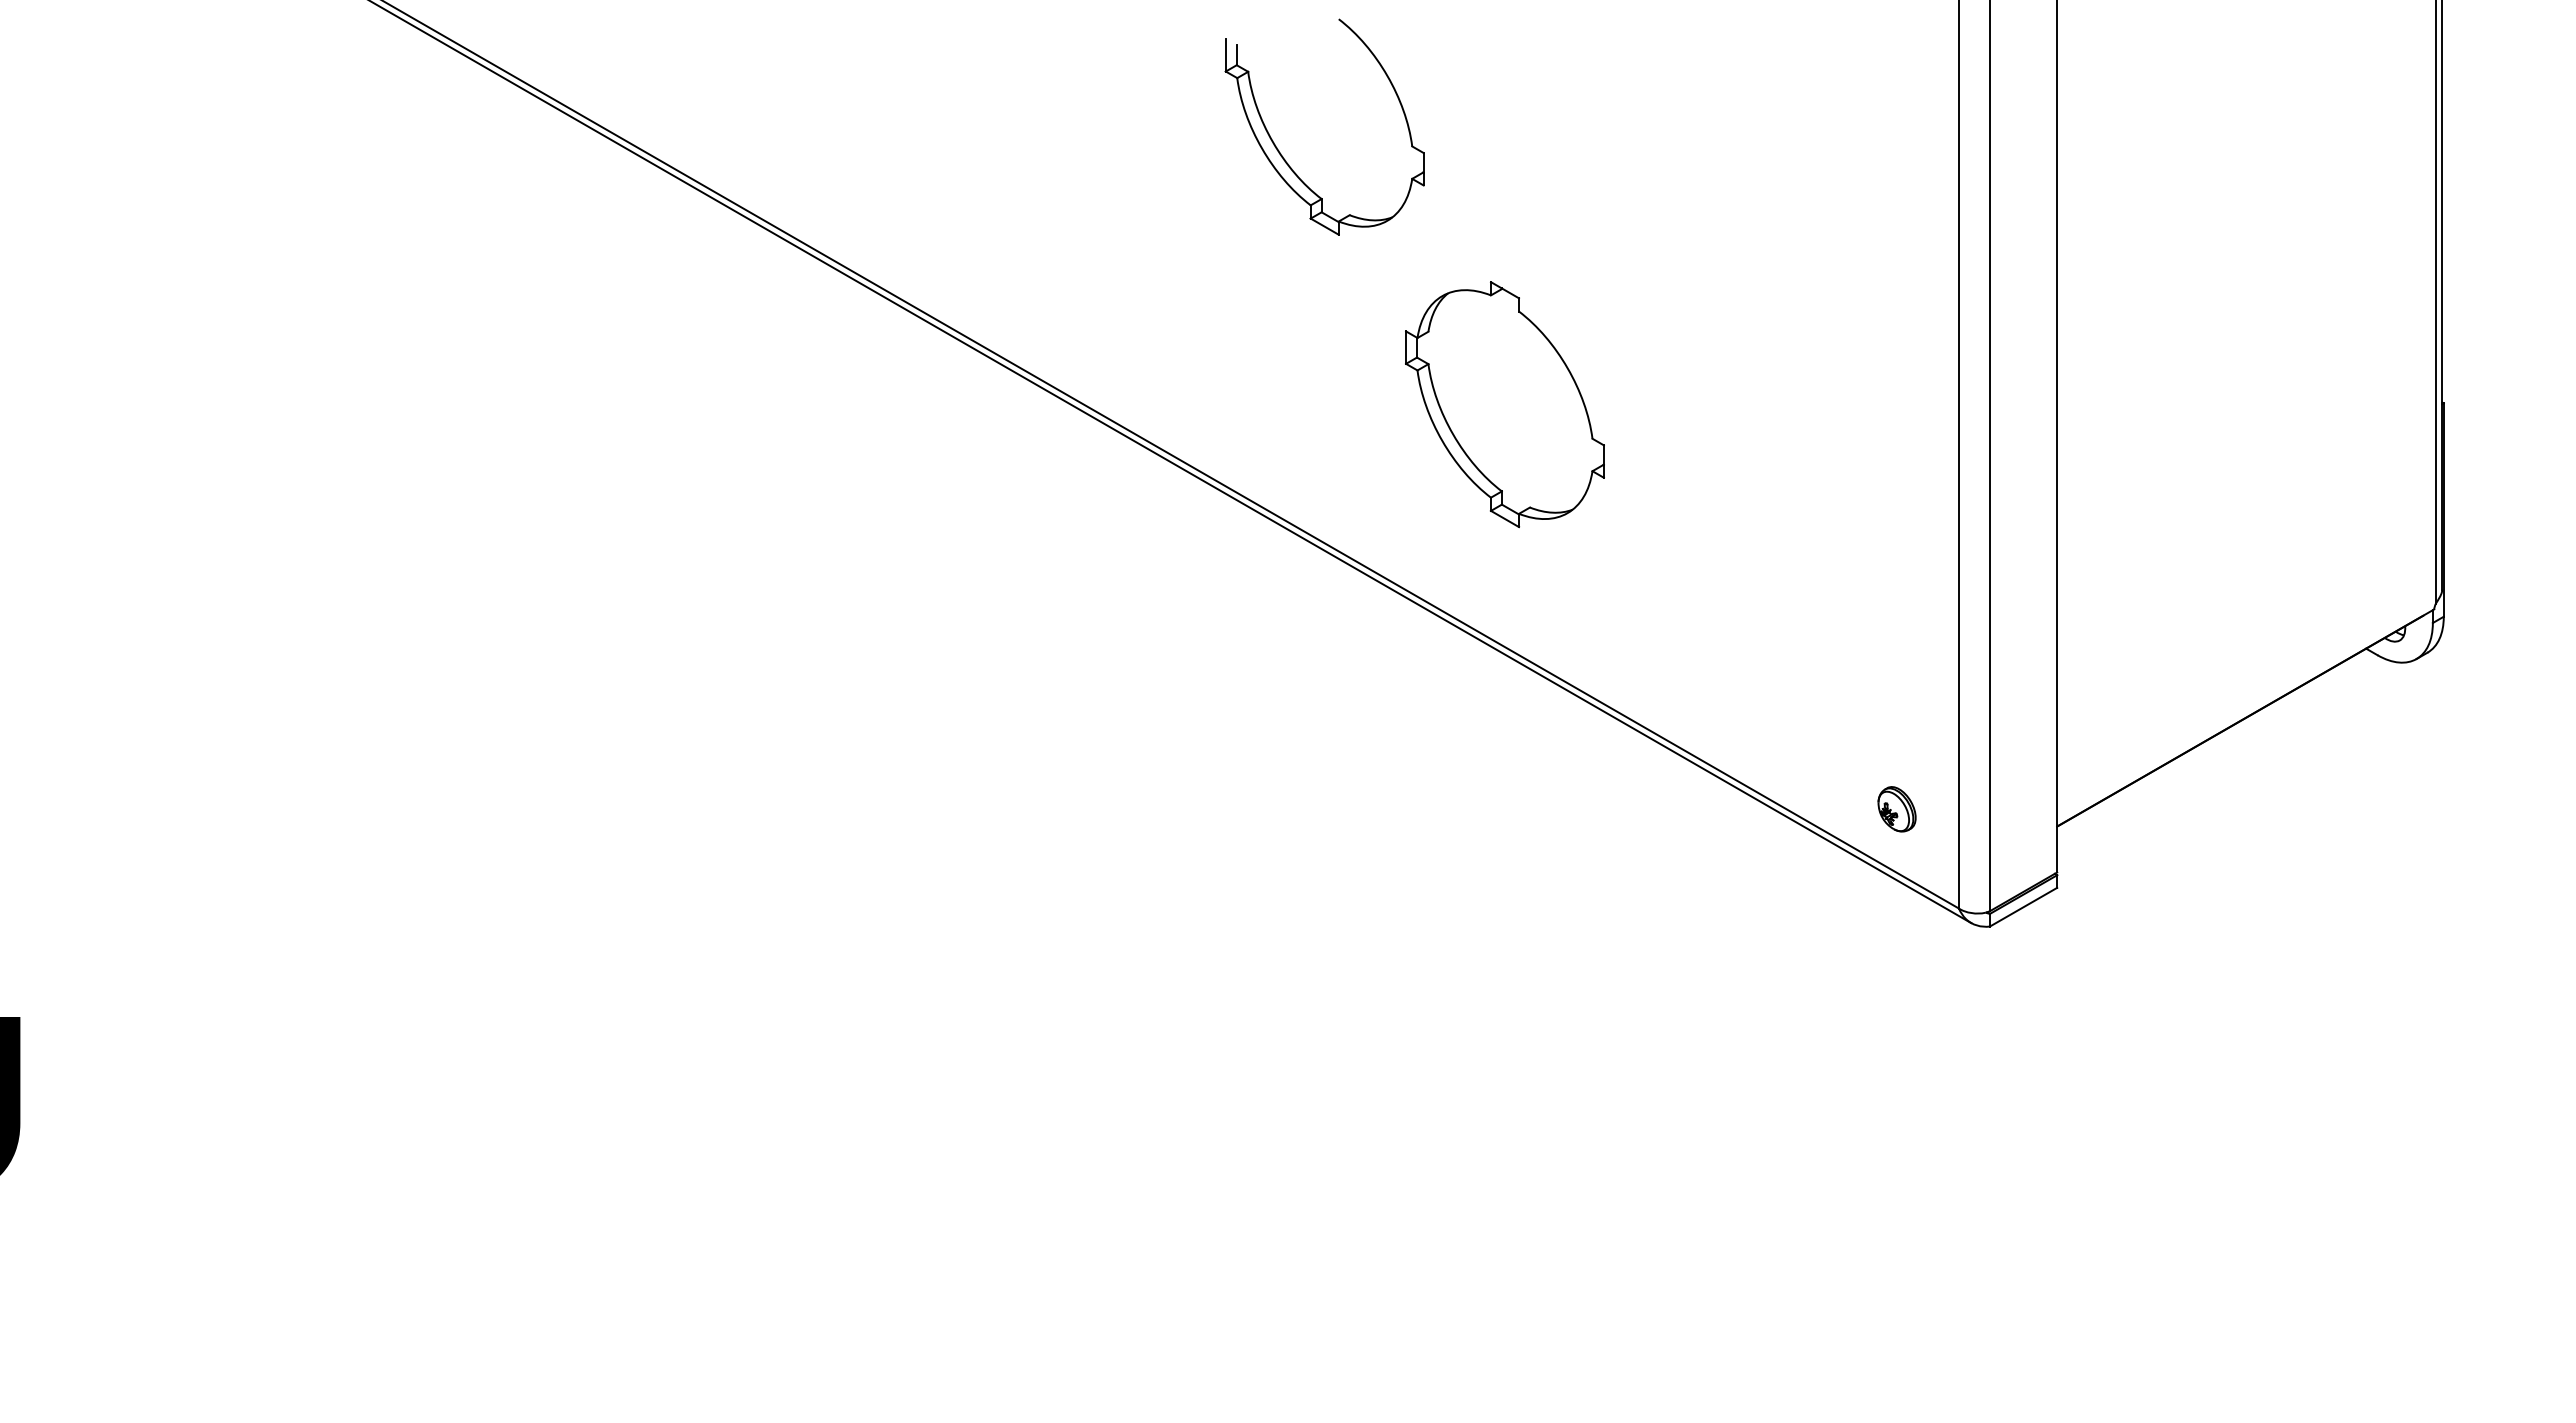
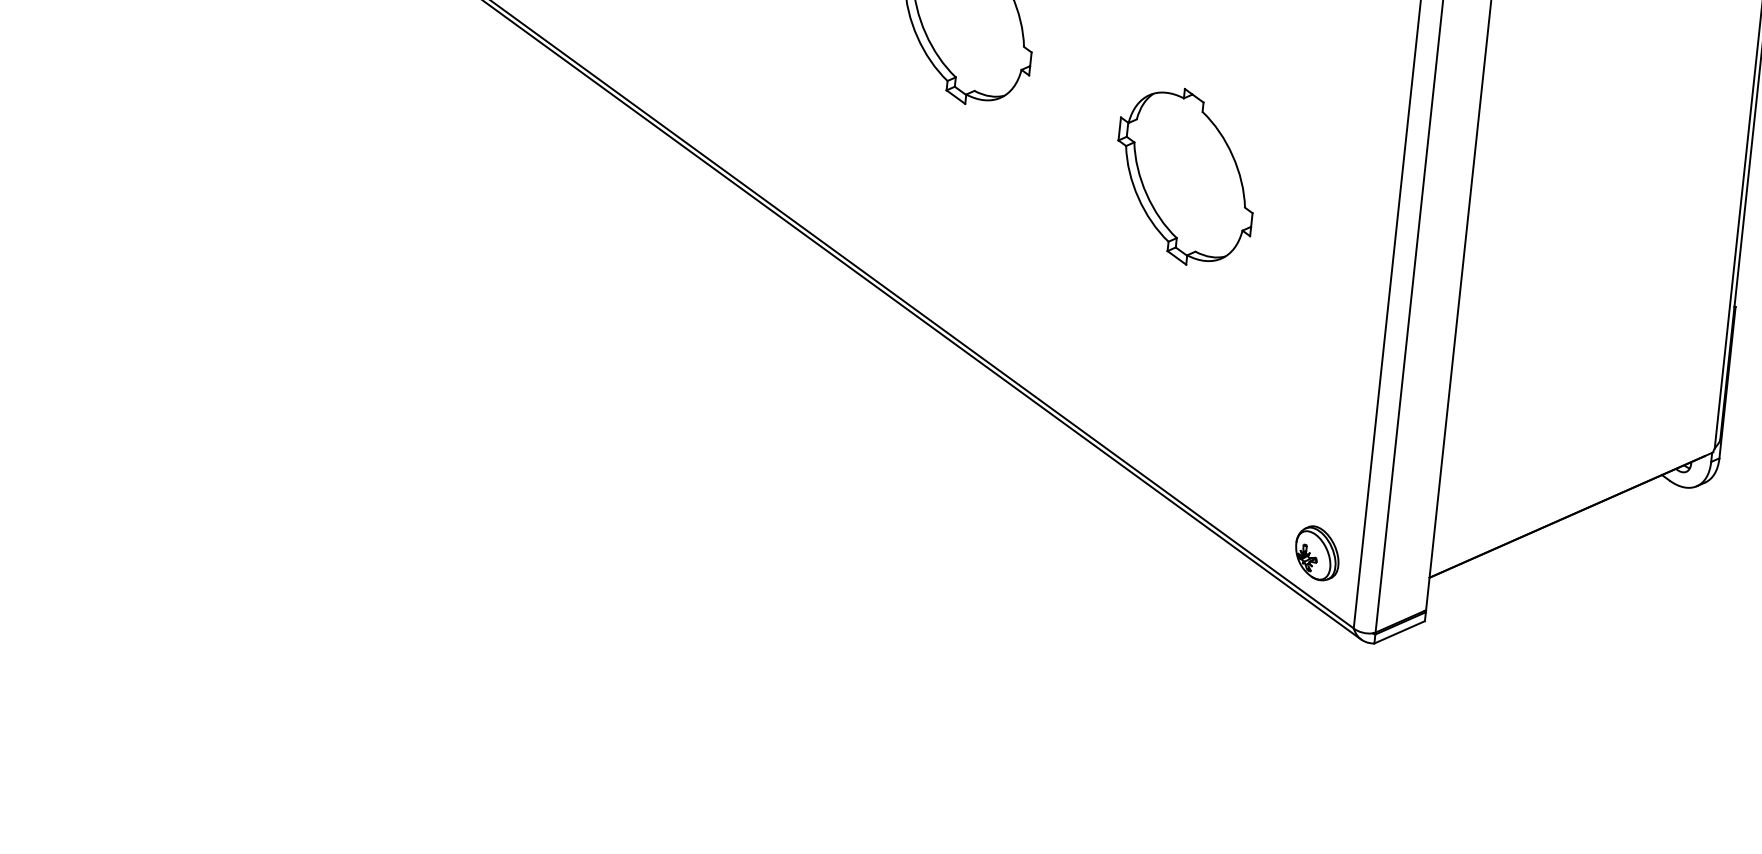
part: (1504, 404) -> (1185, 176), moved
part: (1896, 809) -> (1316, 553), size x1.67

